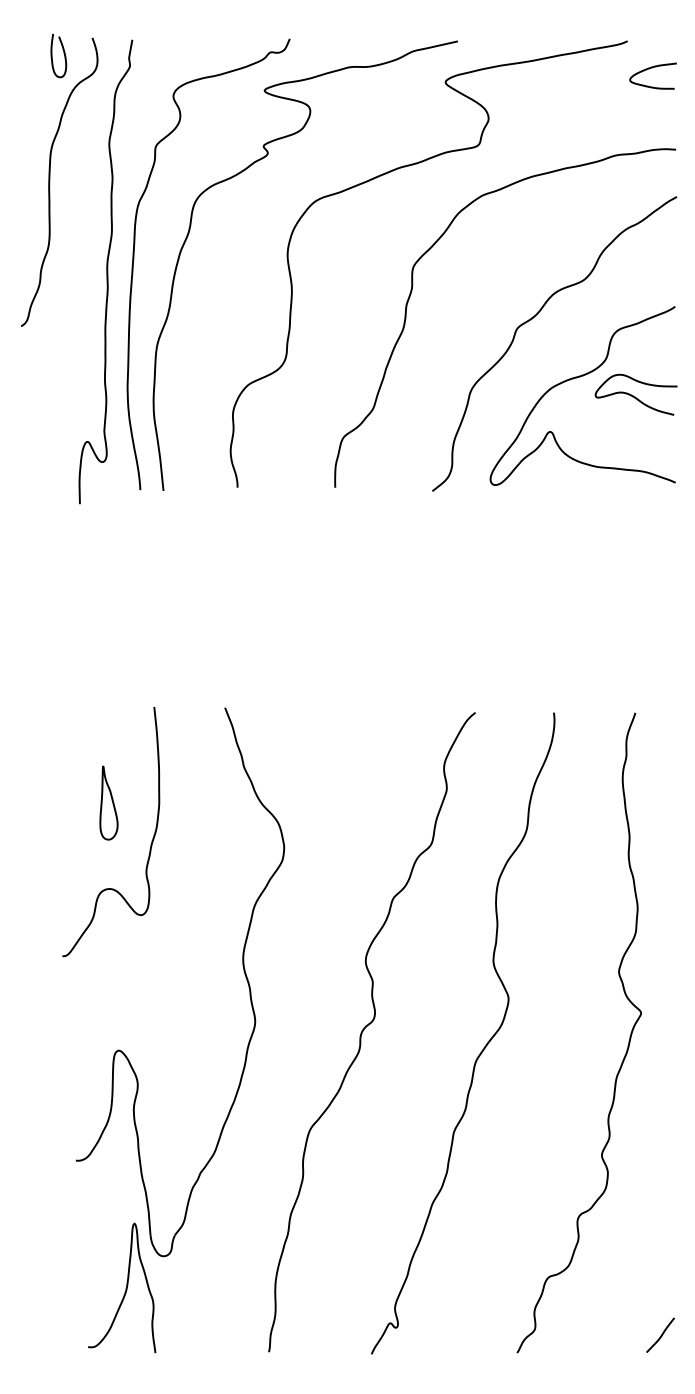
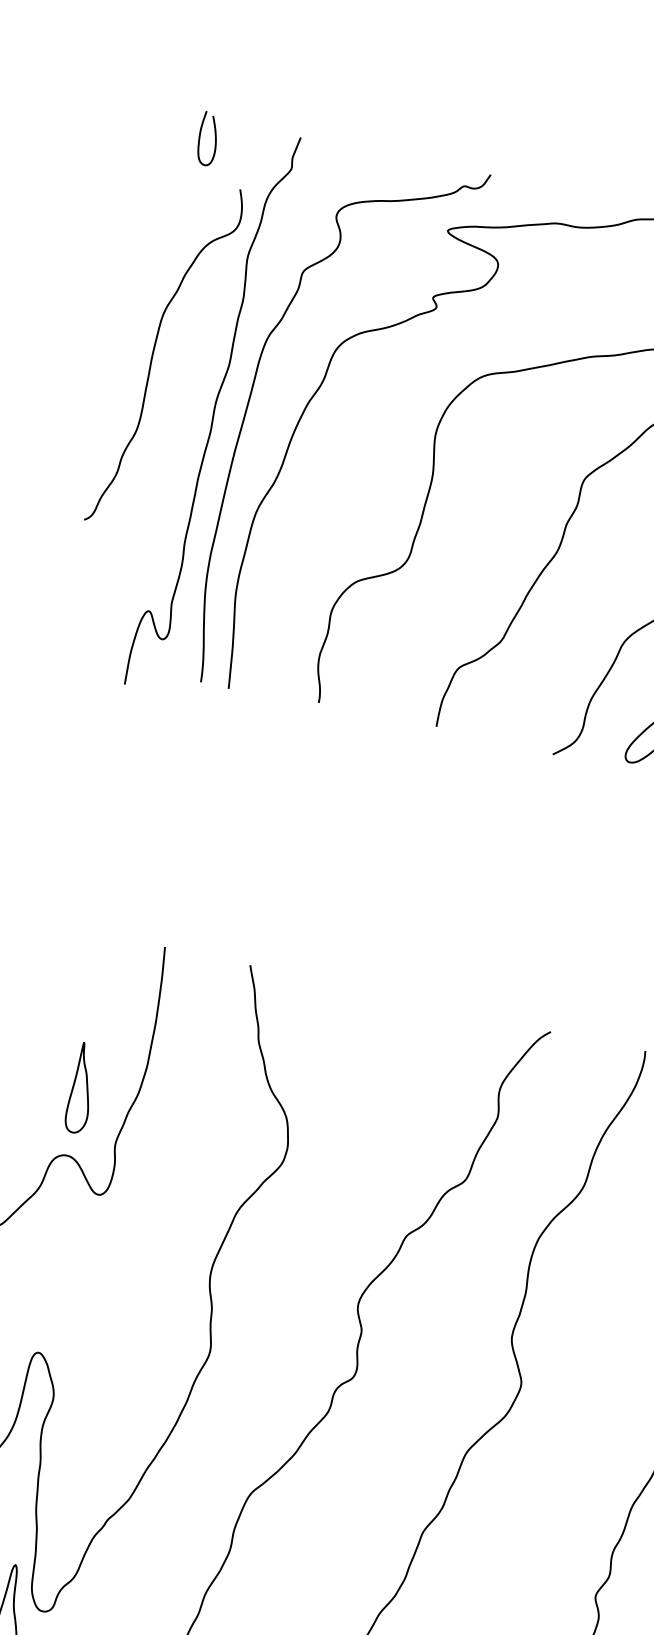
curve: (50, 181) -> (154, 352), moved
part: (108, 802) -> (81, 1087), moved

